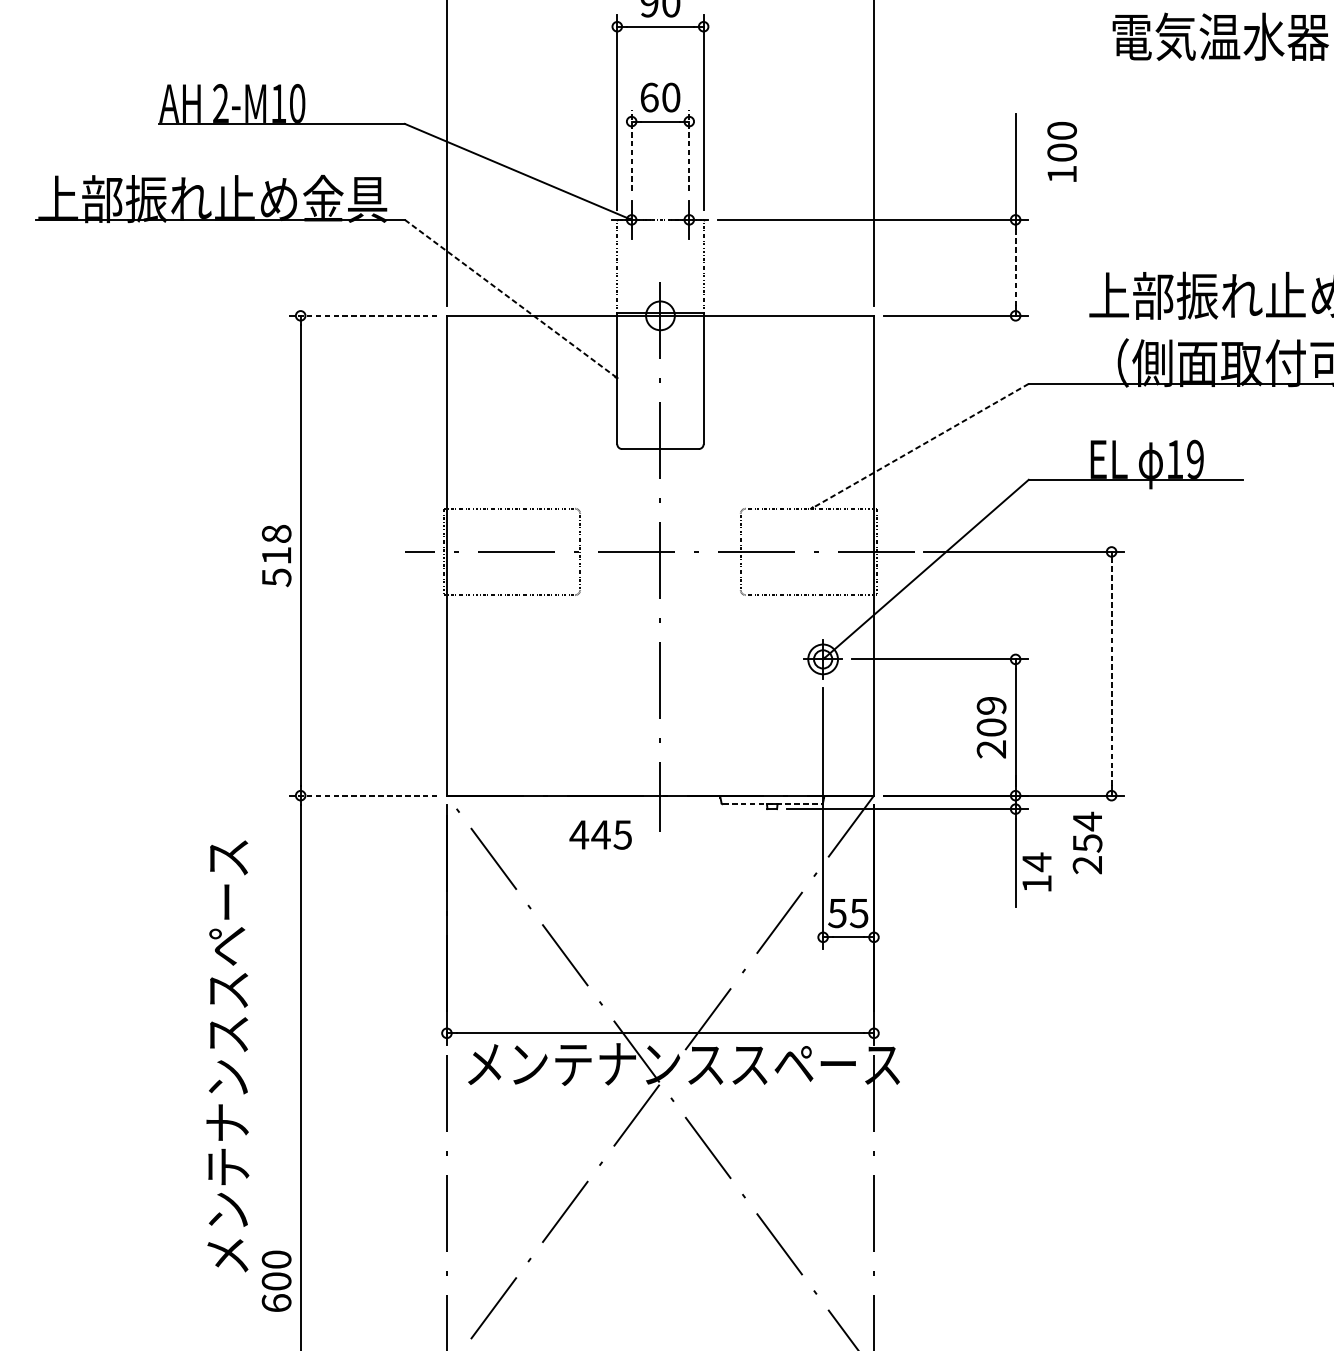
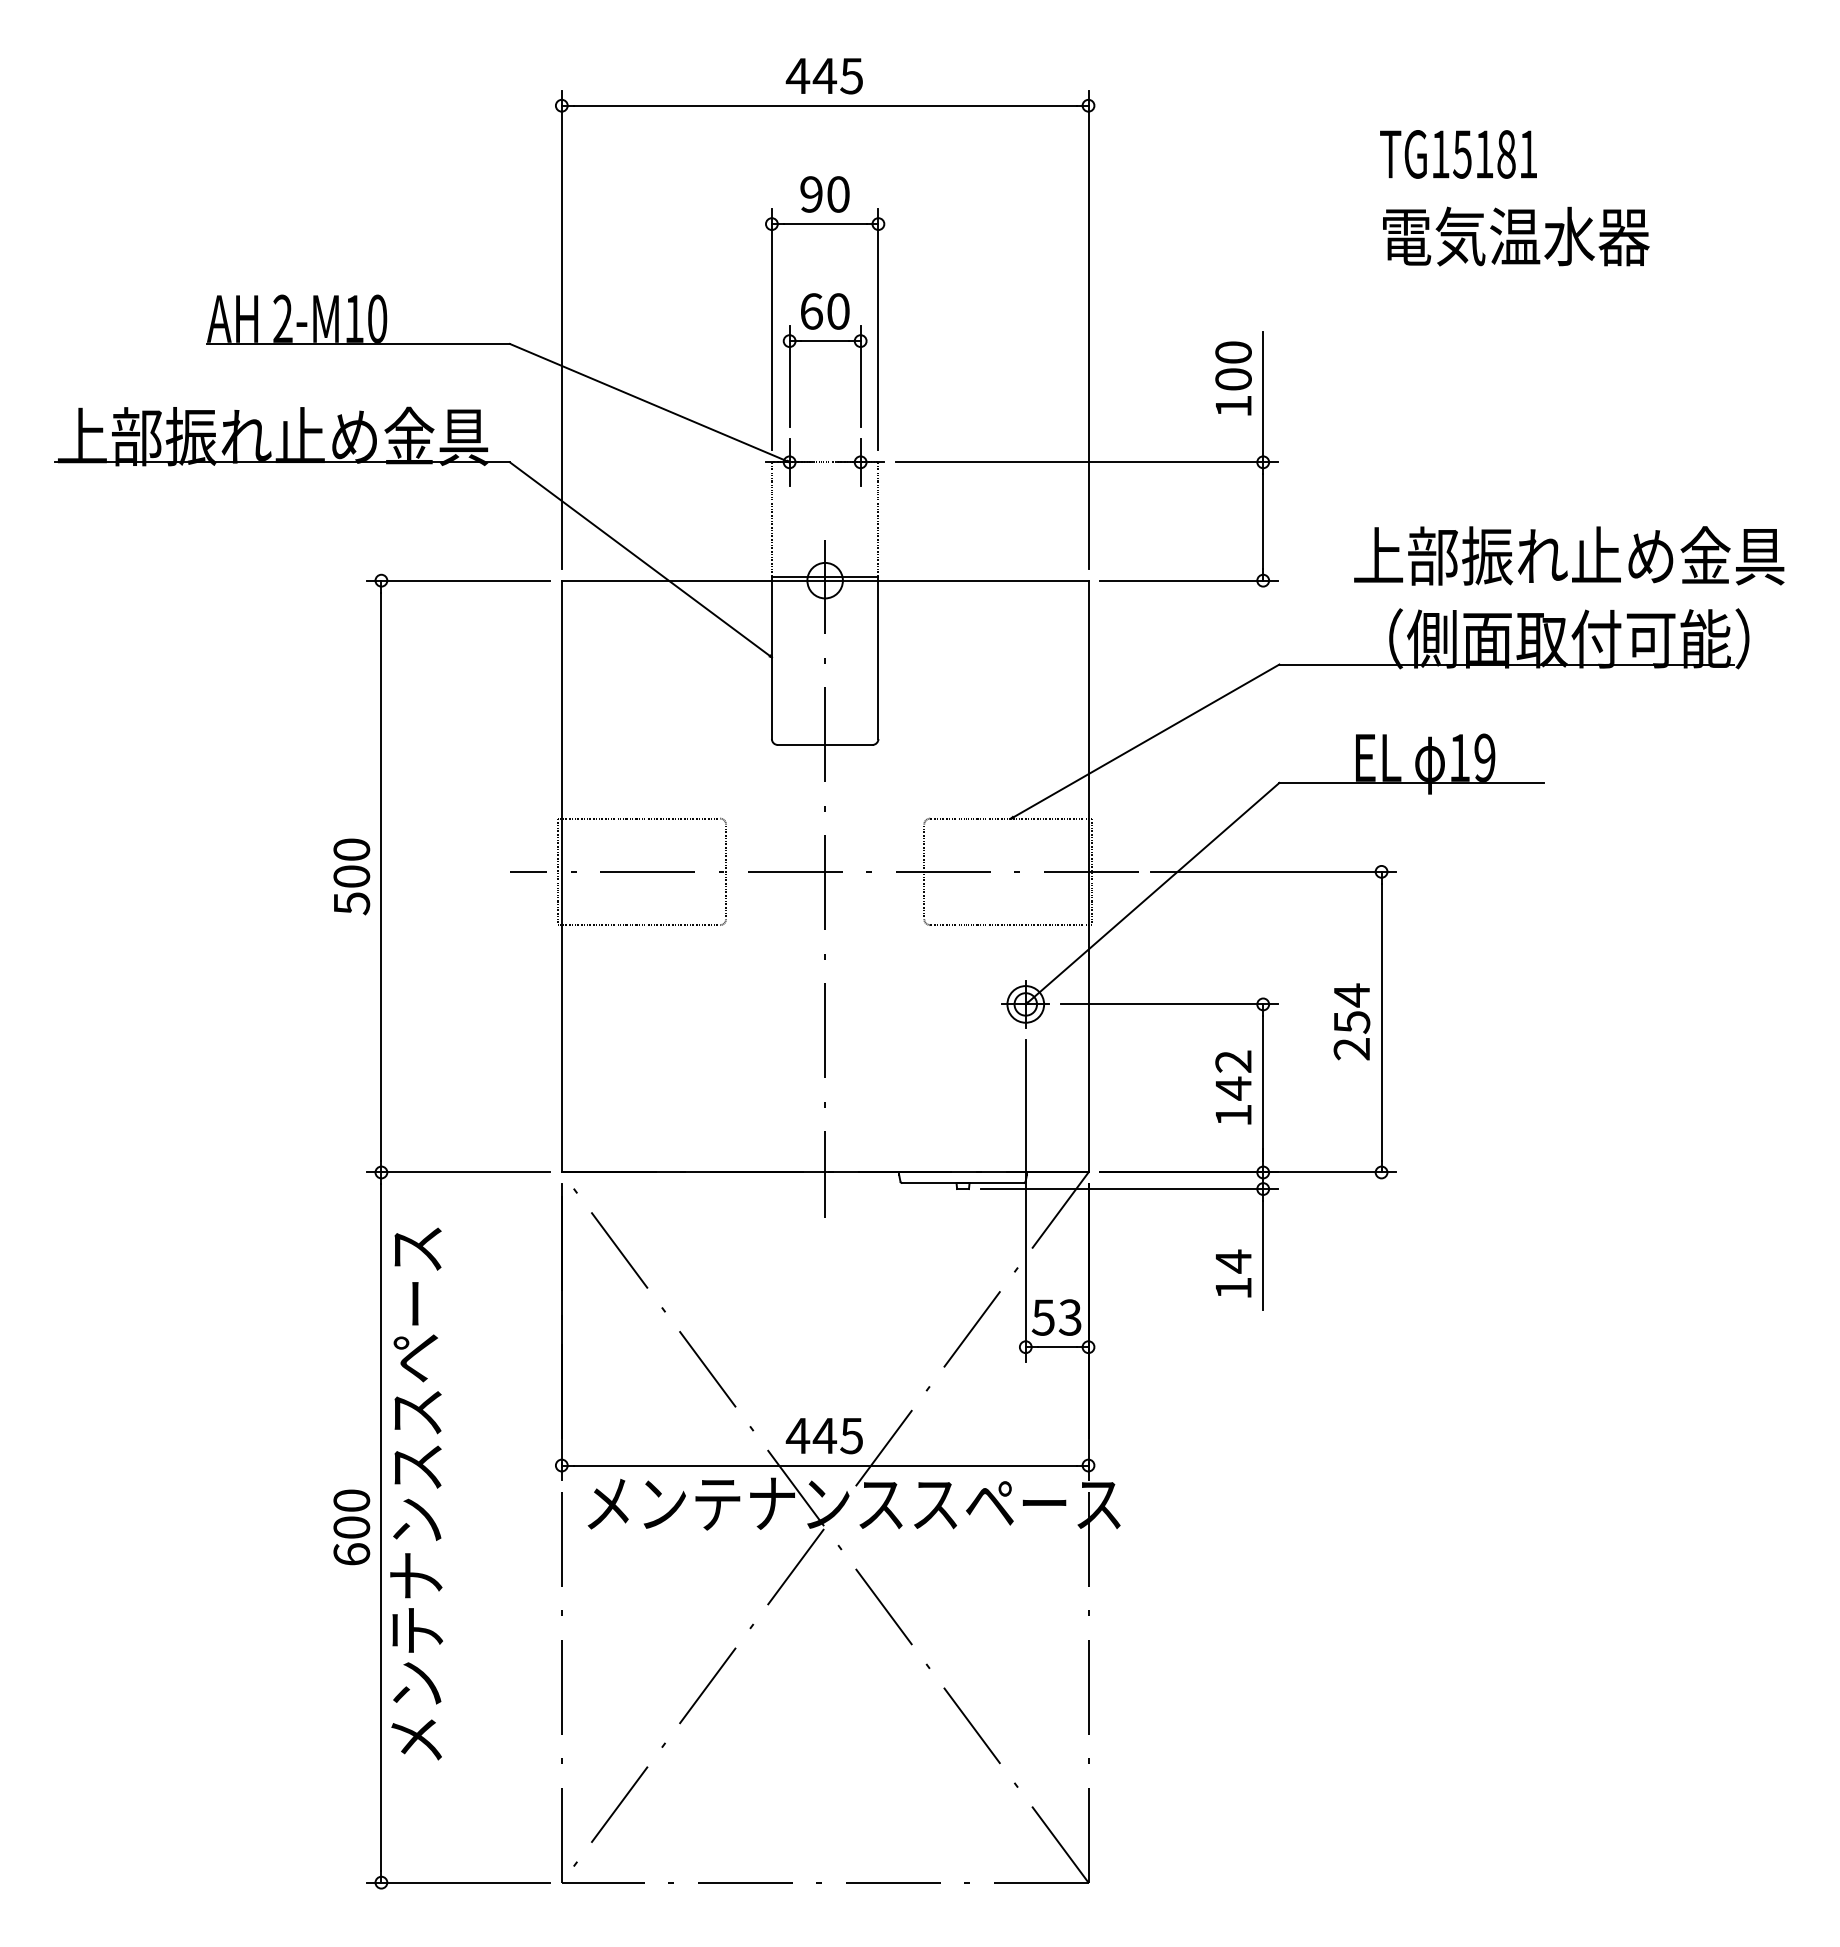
line: (631, 150) -> (789, 376), dashed -> solid
line: (689, 150) -> (860, 376), dashed -> solid
text: (1062, 151) -> (1233, 378), moved
line: (1015, 267) -> (1263, 521), dashed -> solid
line: (511, 299) -> (641, 560), dashed -> solid
line: (363, 315) -> (458, 580), dashed -> solid
line: (920, 446) -> (1145, 741), dashed -> solid
text: (276, 544) -> (351, 862), 518 -> 500
line: (1111, 673) -> (1381, 1021), dashed -> solid
text: (991, 727) -> (1233, 1088), 209 -> 142
line: (363, 795) -> (458, 1172), dashed -> solid
line: (772, 804) -> (963, 1183), dashed -> solid
text: (599, 835) -> (823, 1436), moved
text: (1087, 842) -> (1351, 1021), moved
text: (1036, 871) -> (1233, 1273), moved
text: (858, 913) -> (1069, 1317), 55 -> 53
text: (227, 1055) -> (416, 1493), moved
text: (276, 1281) -> (351, 1527), moved

